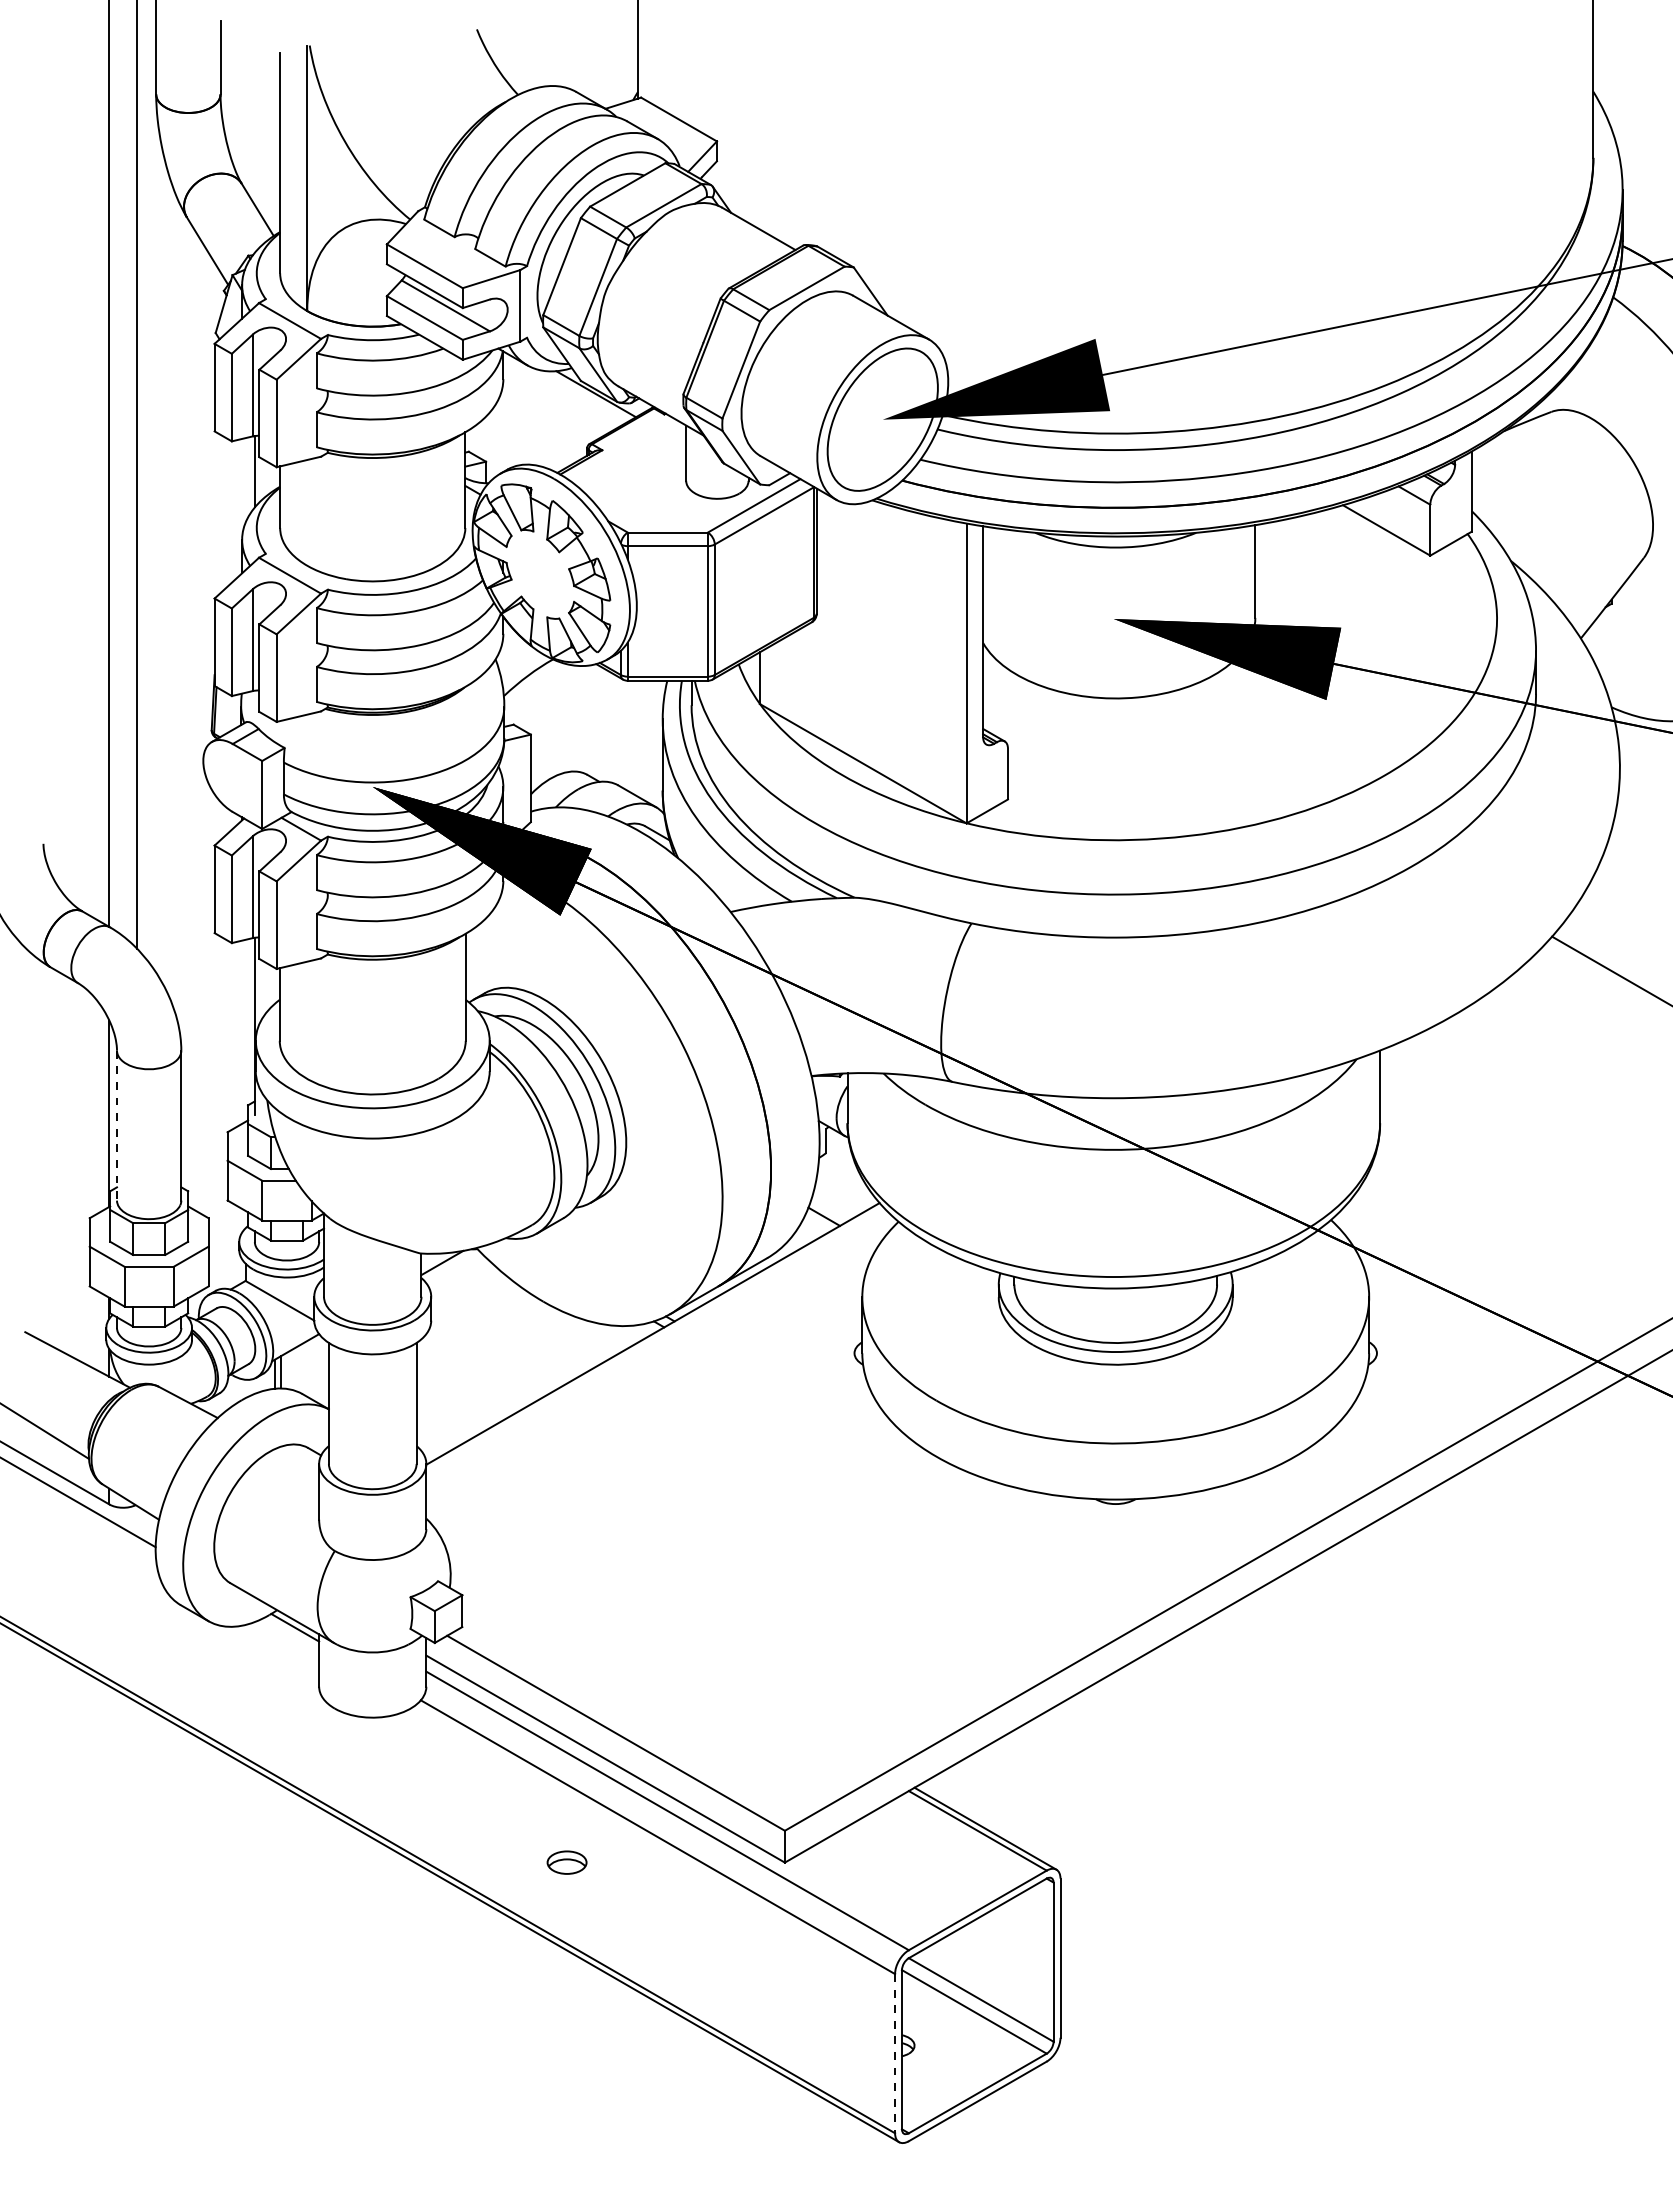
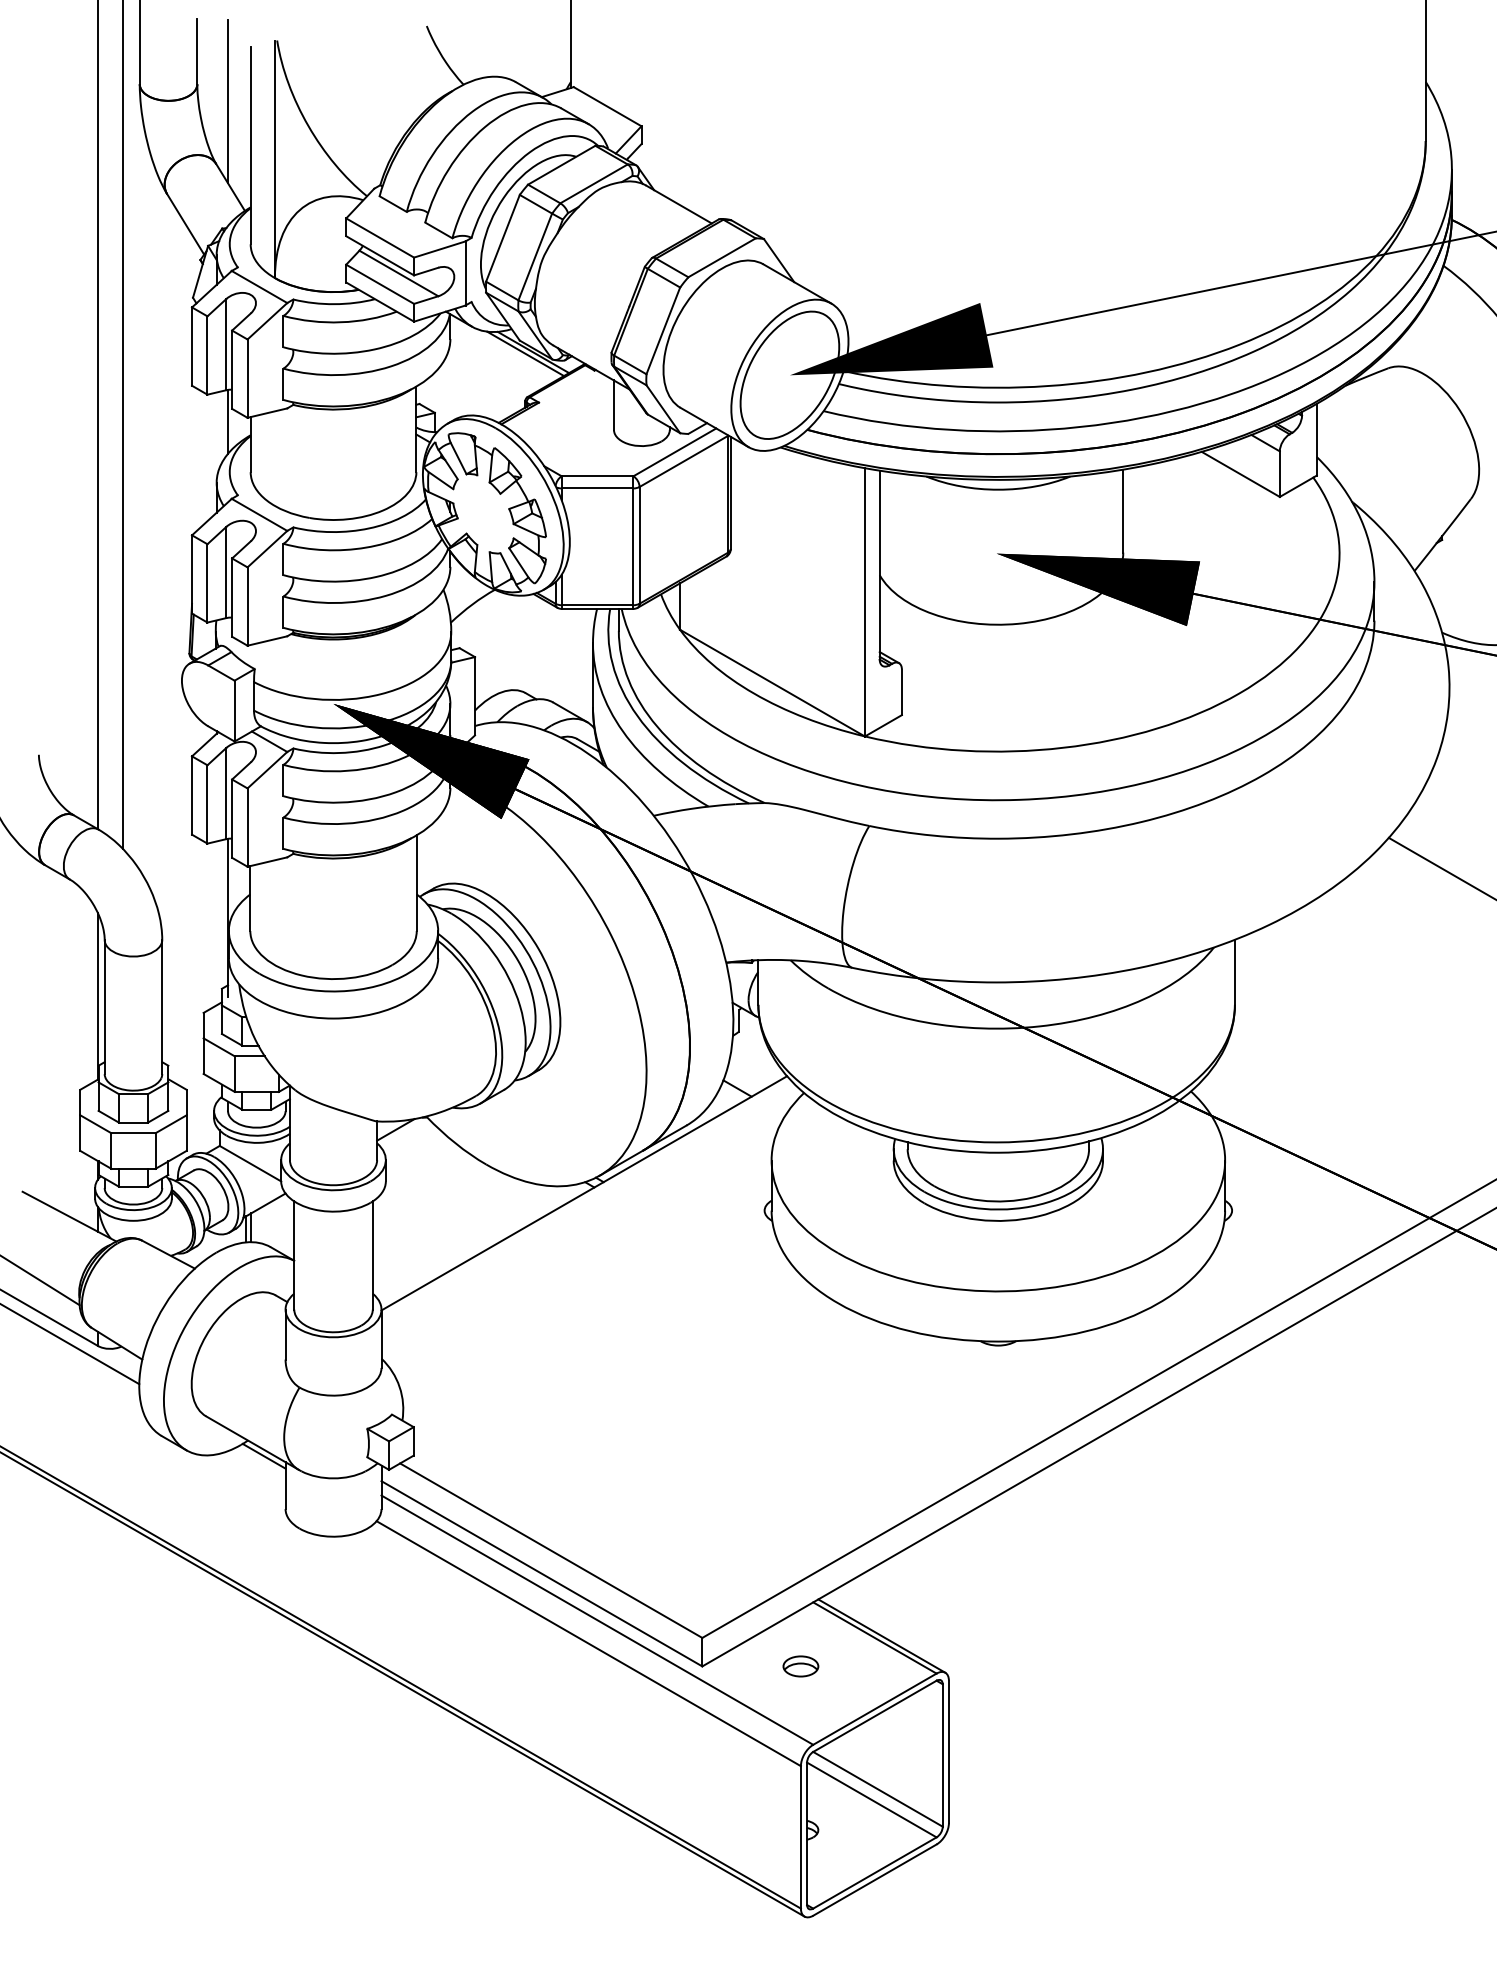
line: (254, 113) -> (227, 101), added
line: (587, 395) -> (525, 353), added
line: (117, 1125) -> (105, 1006), dashed -> solid
part: (566, 1862) -> (800, 1666), moved
line: (895, 2053) -> (801, 1837), dashed -> solid

